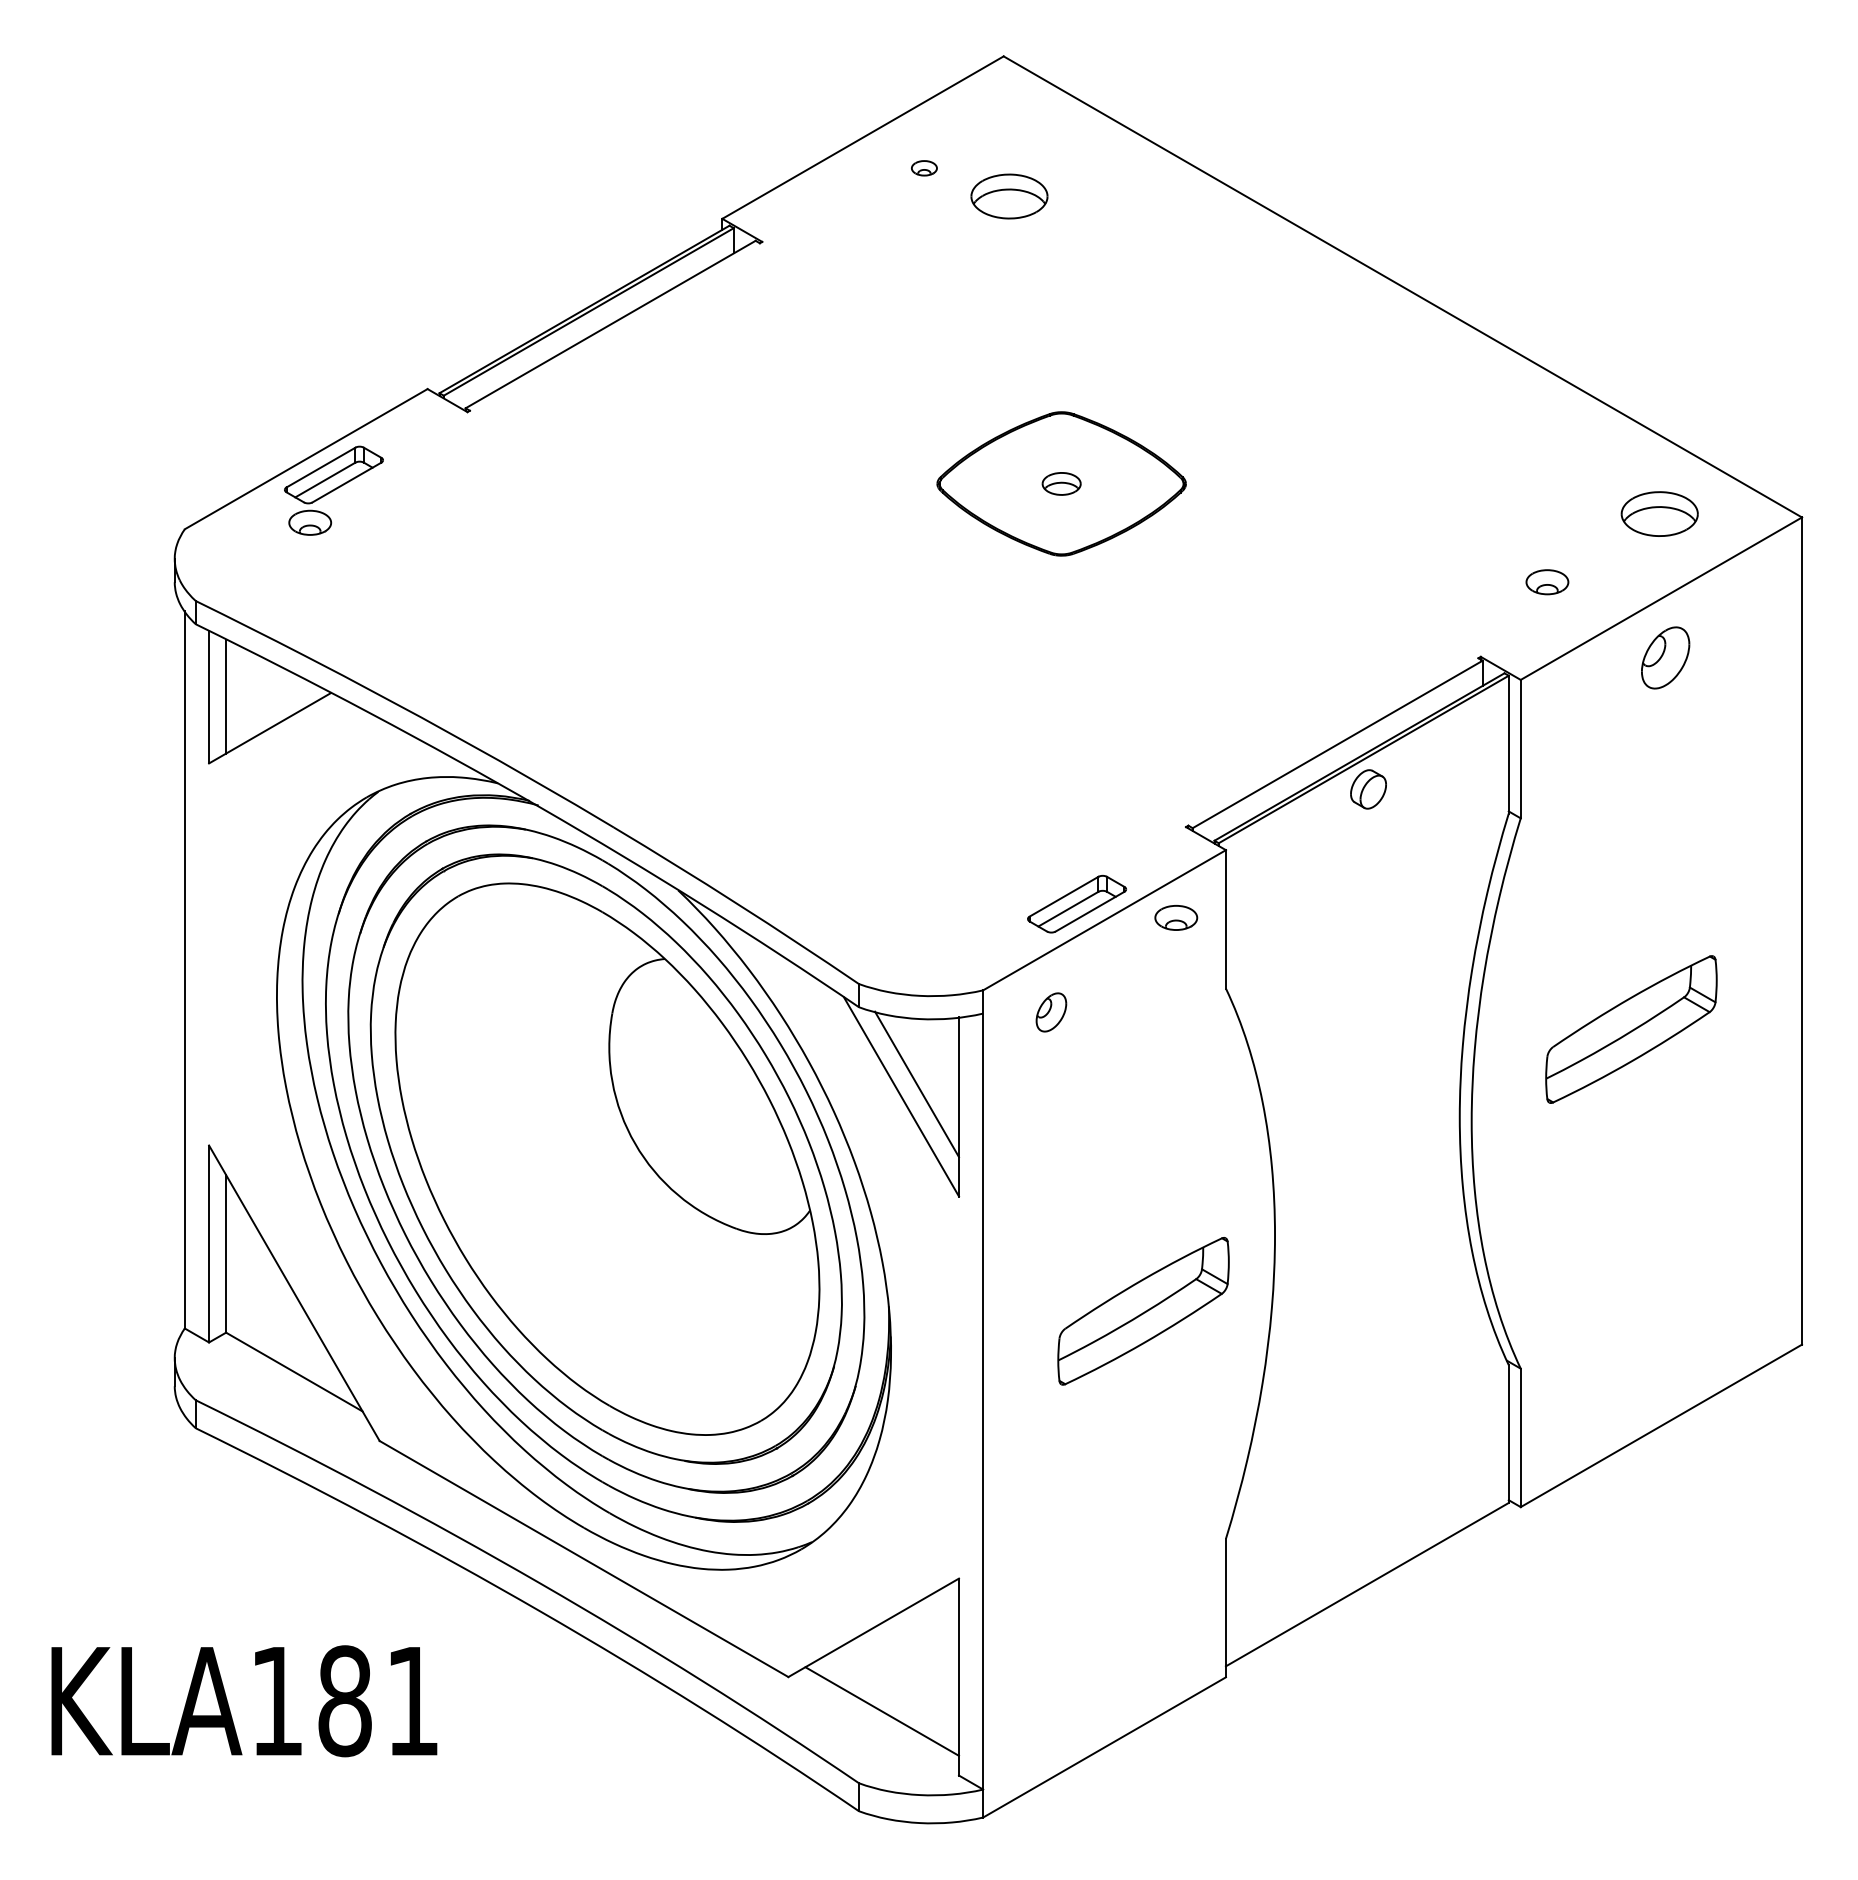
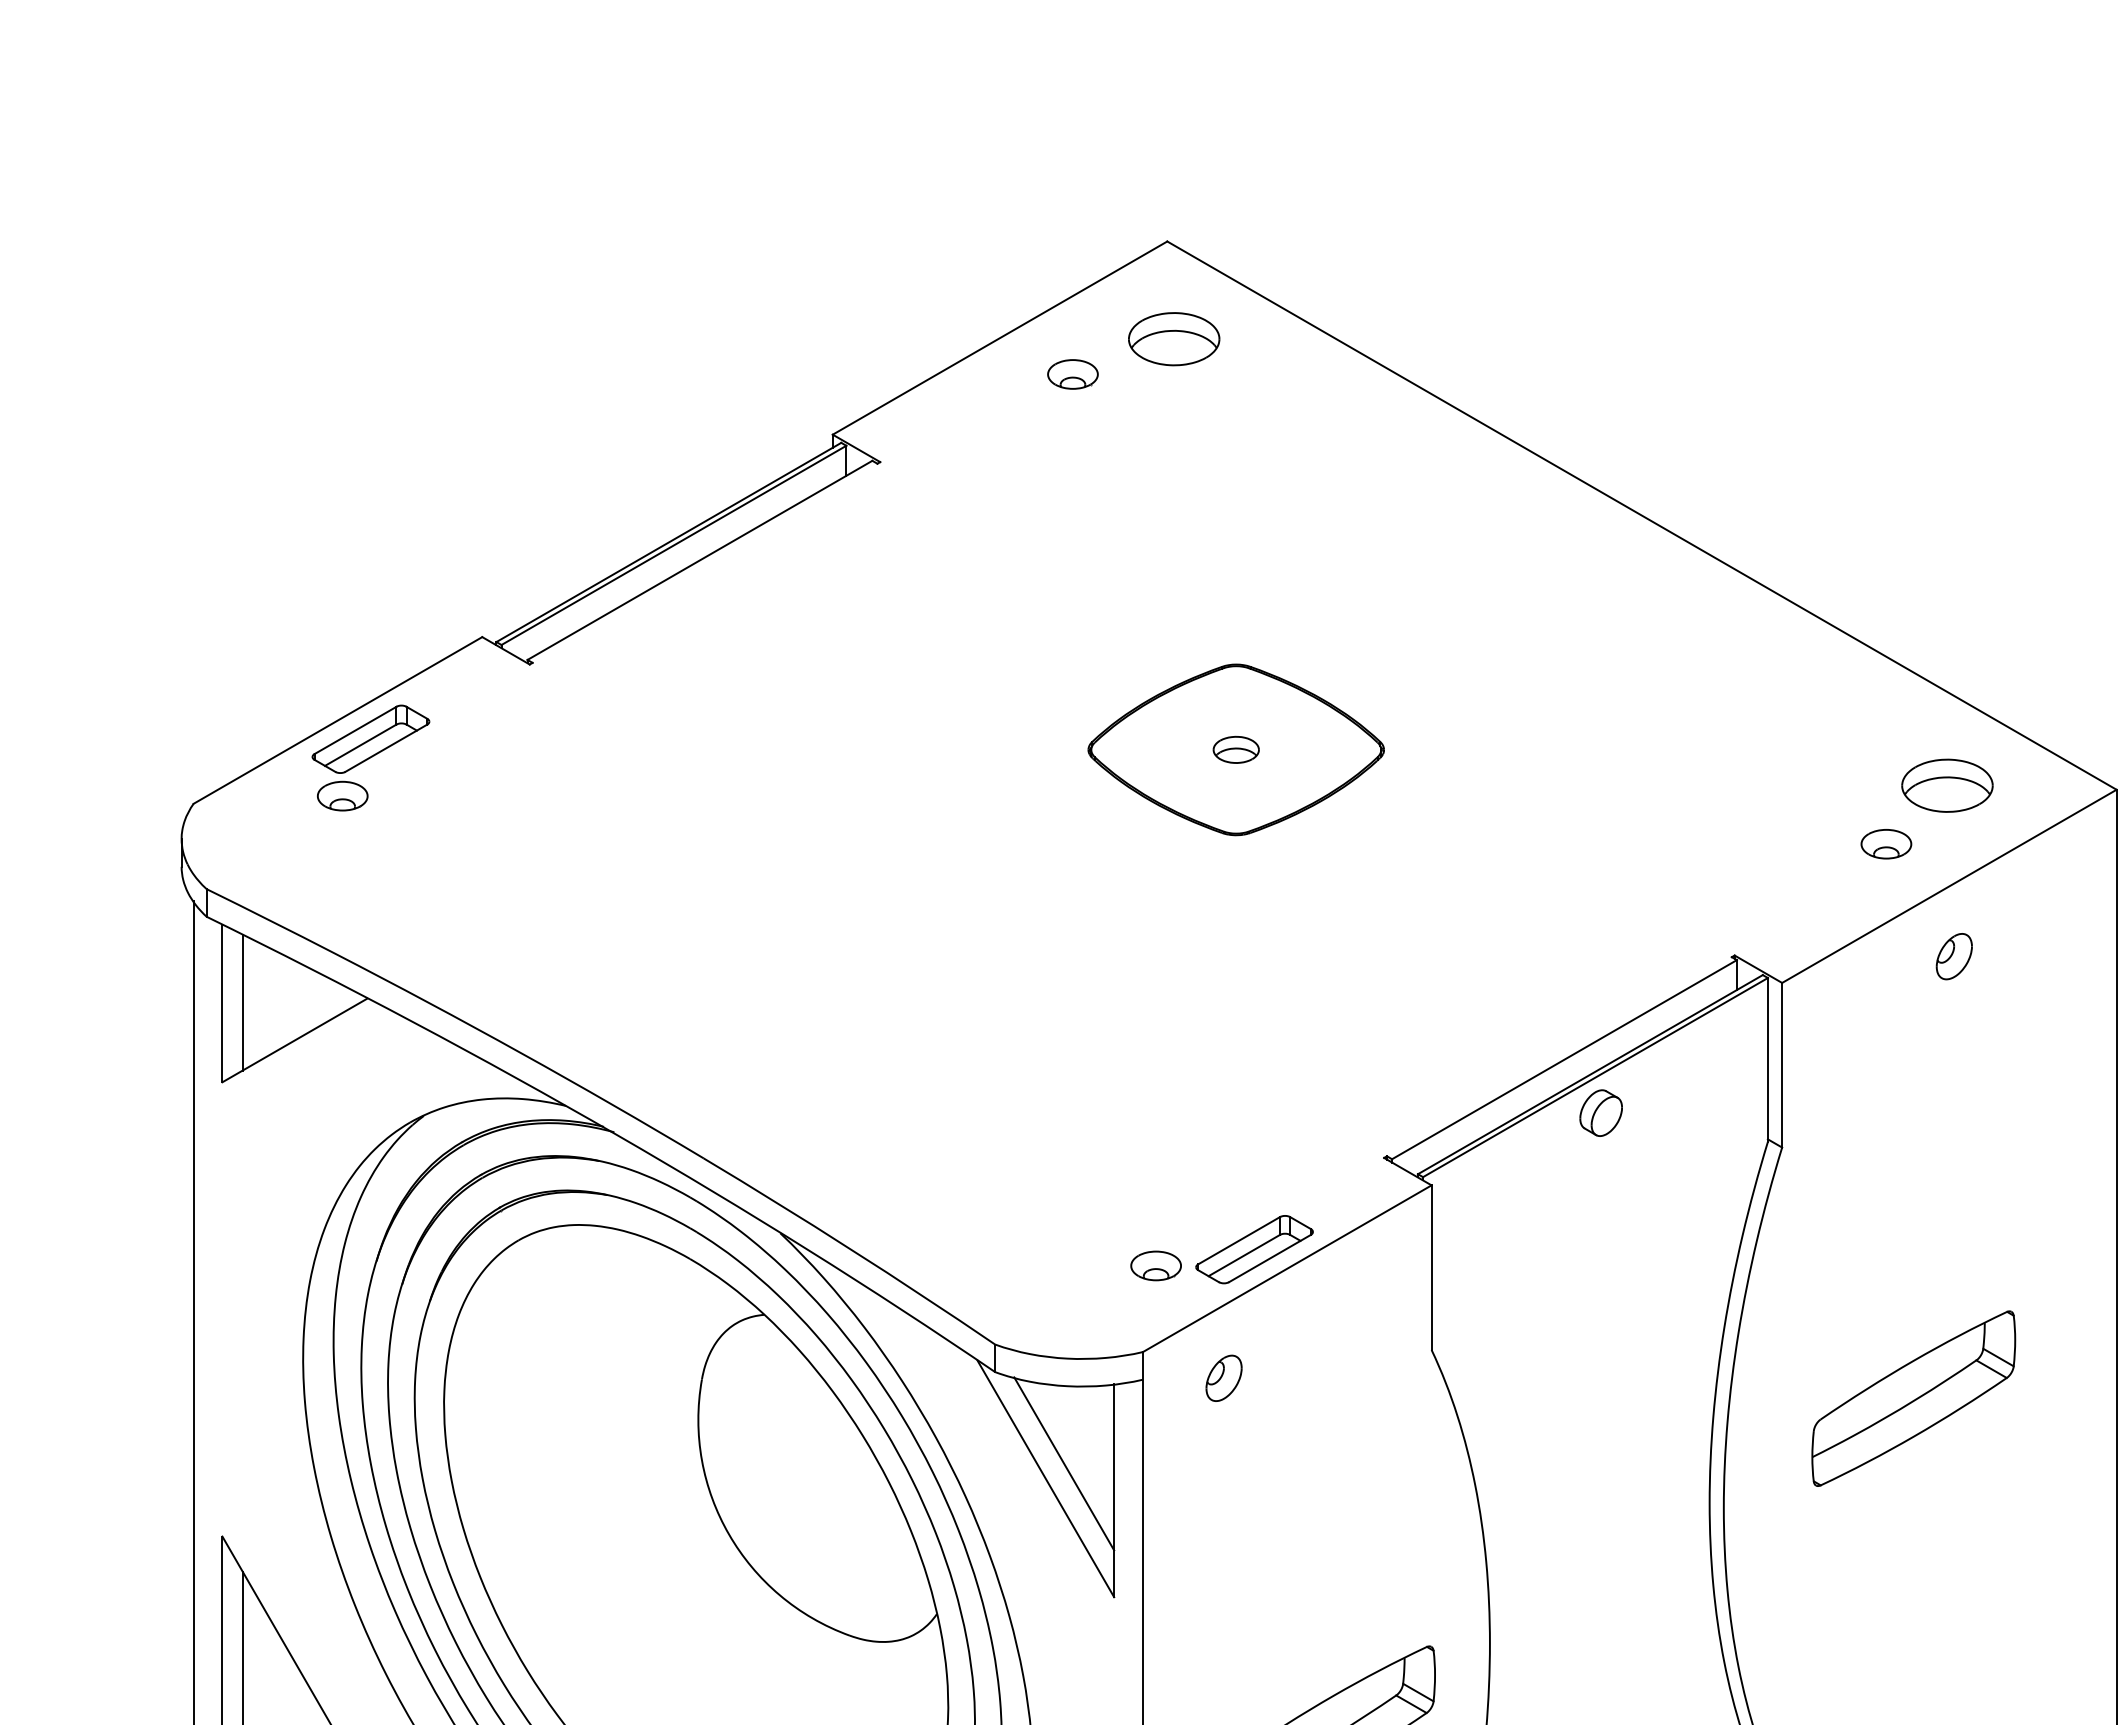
part: (924, 168) -> (1073, 374), size x1.67
part: (1009, 196) -> (1174, 339), moved
part: (1547, 582) -> (1886, 844), moved
part: (1665, 657) -> (1954, 956), size x0.62
part: (1176, 917) -> (1156, 1265), moved

